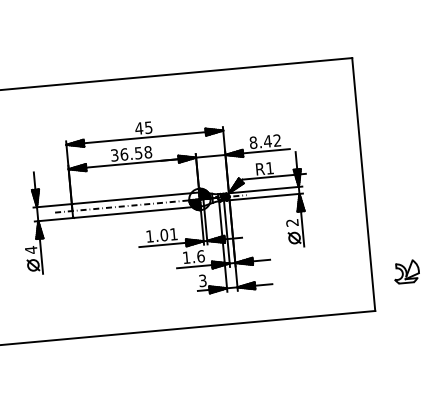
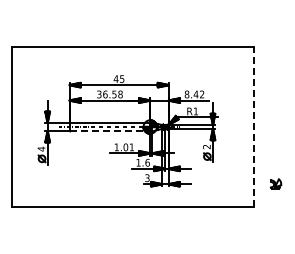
line: (363, 185) -> (253, 127), solid -> dashed
line: (137, 212) -> (110, 131), solid -> dashed
part: (406, 270) -> (275, 183), size x0.7

